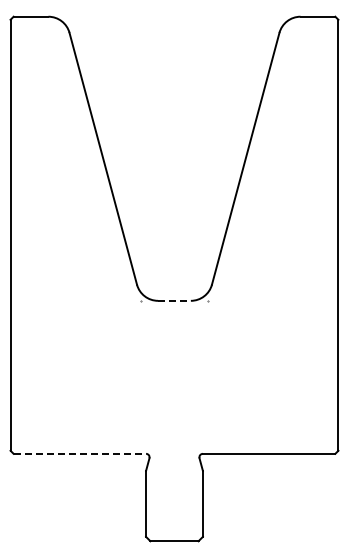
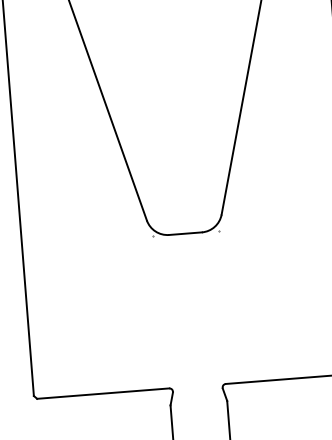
line: (174, 300) -> (185, 233), dashed -> solid
line: (80, 453) -> (103, 393), dashed -> solid

